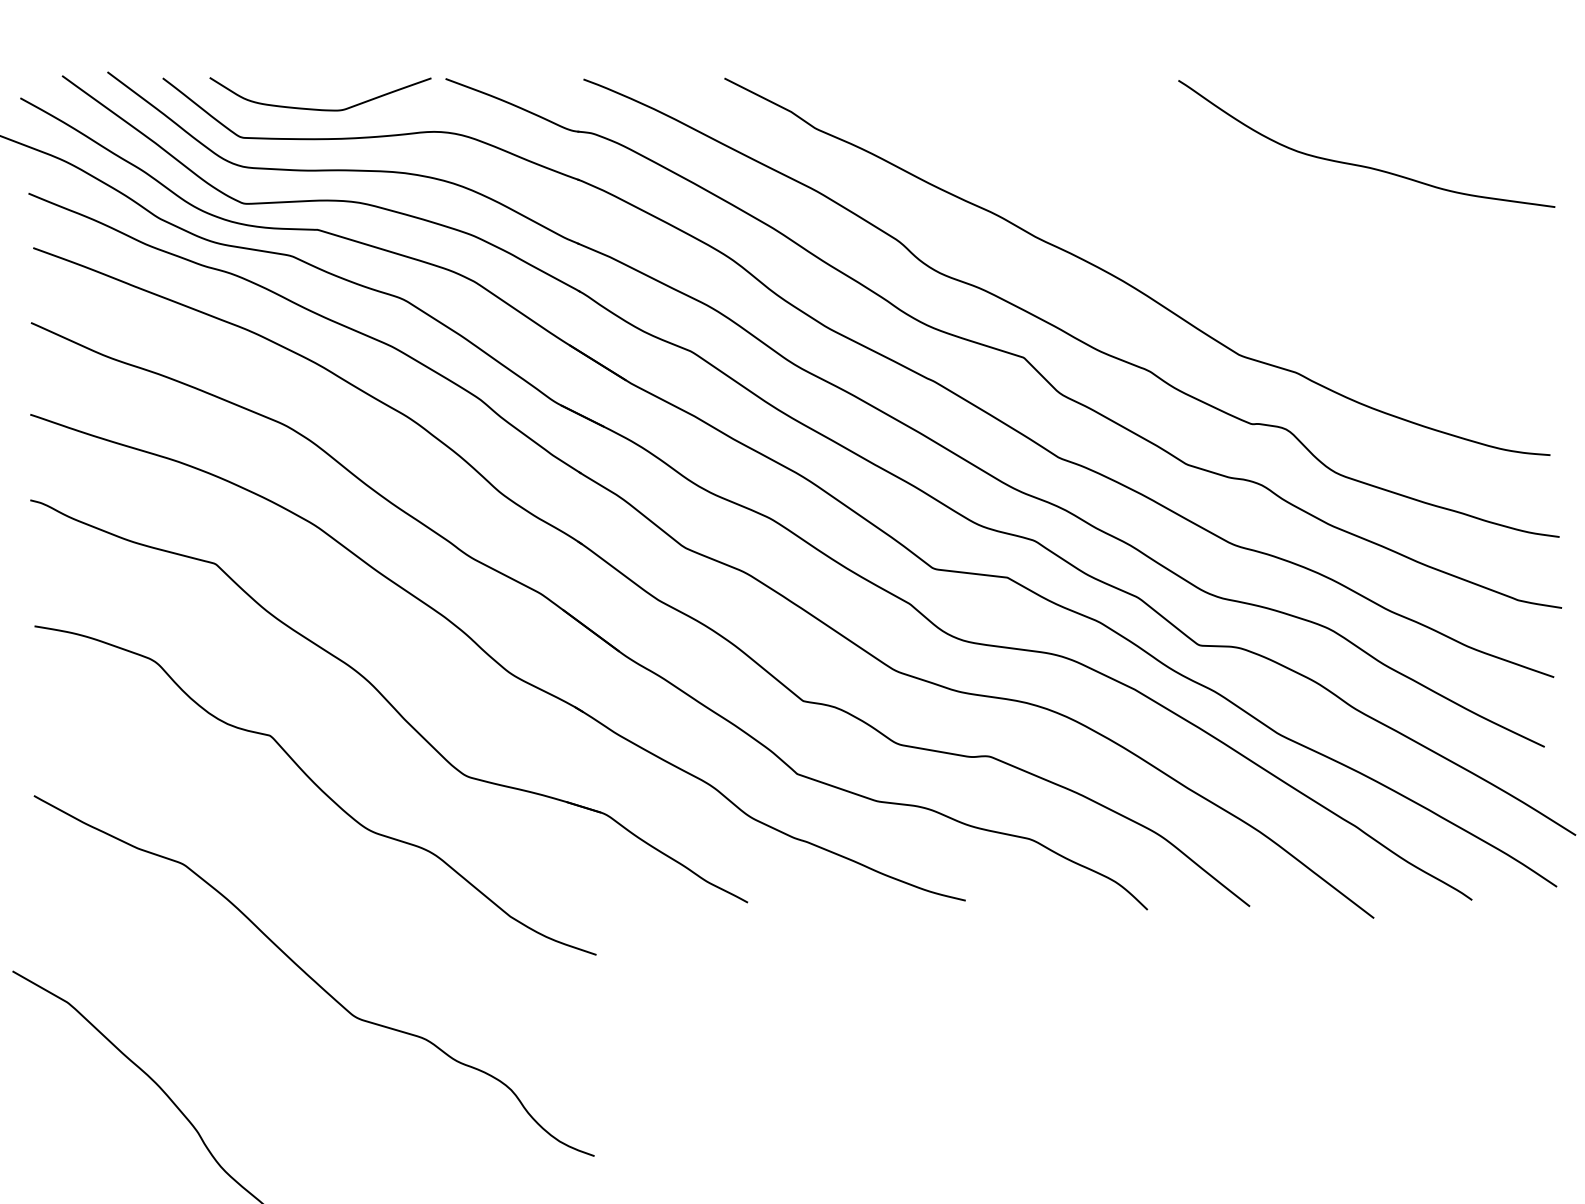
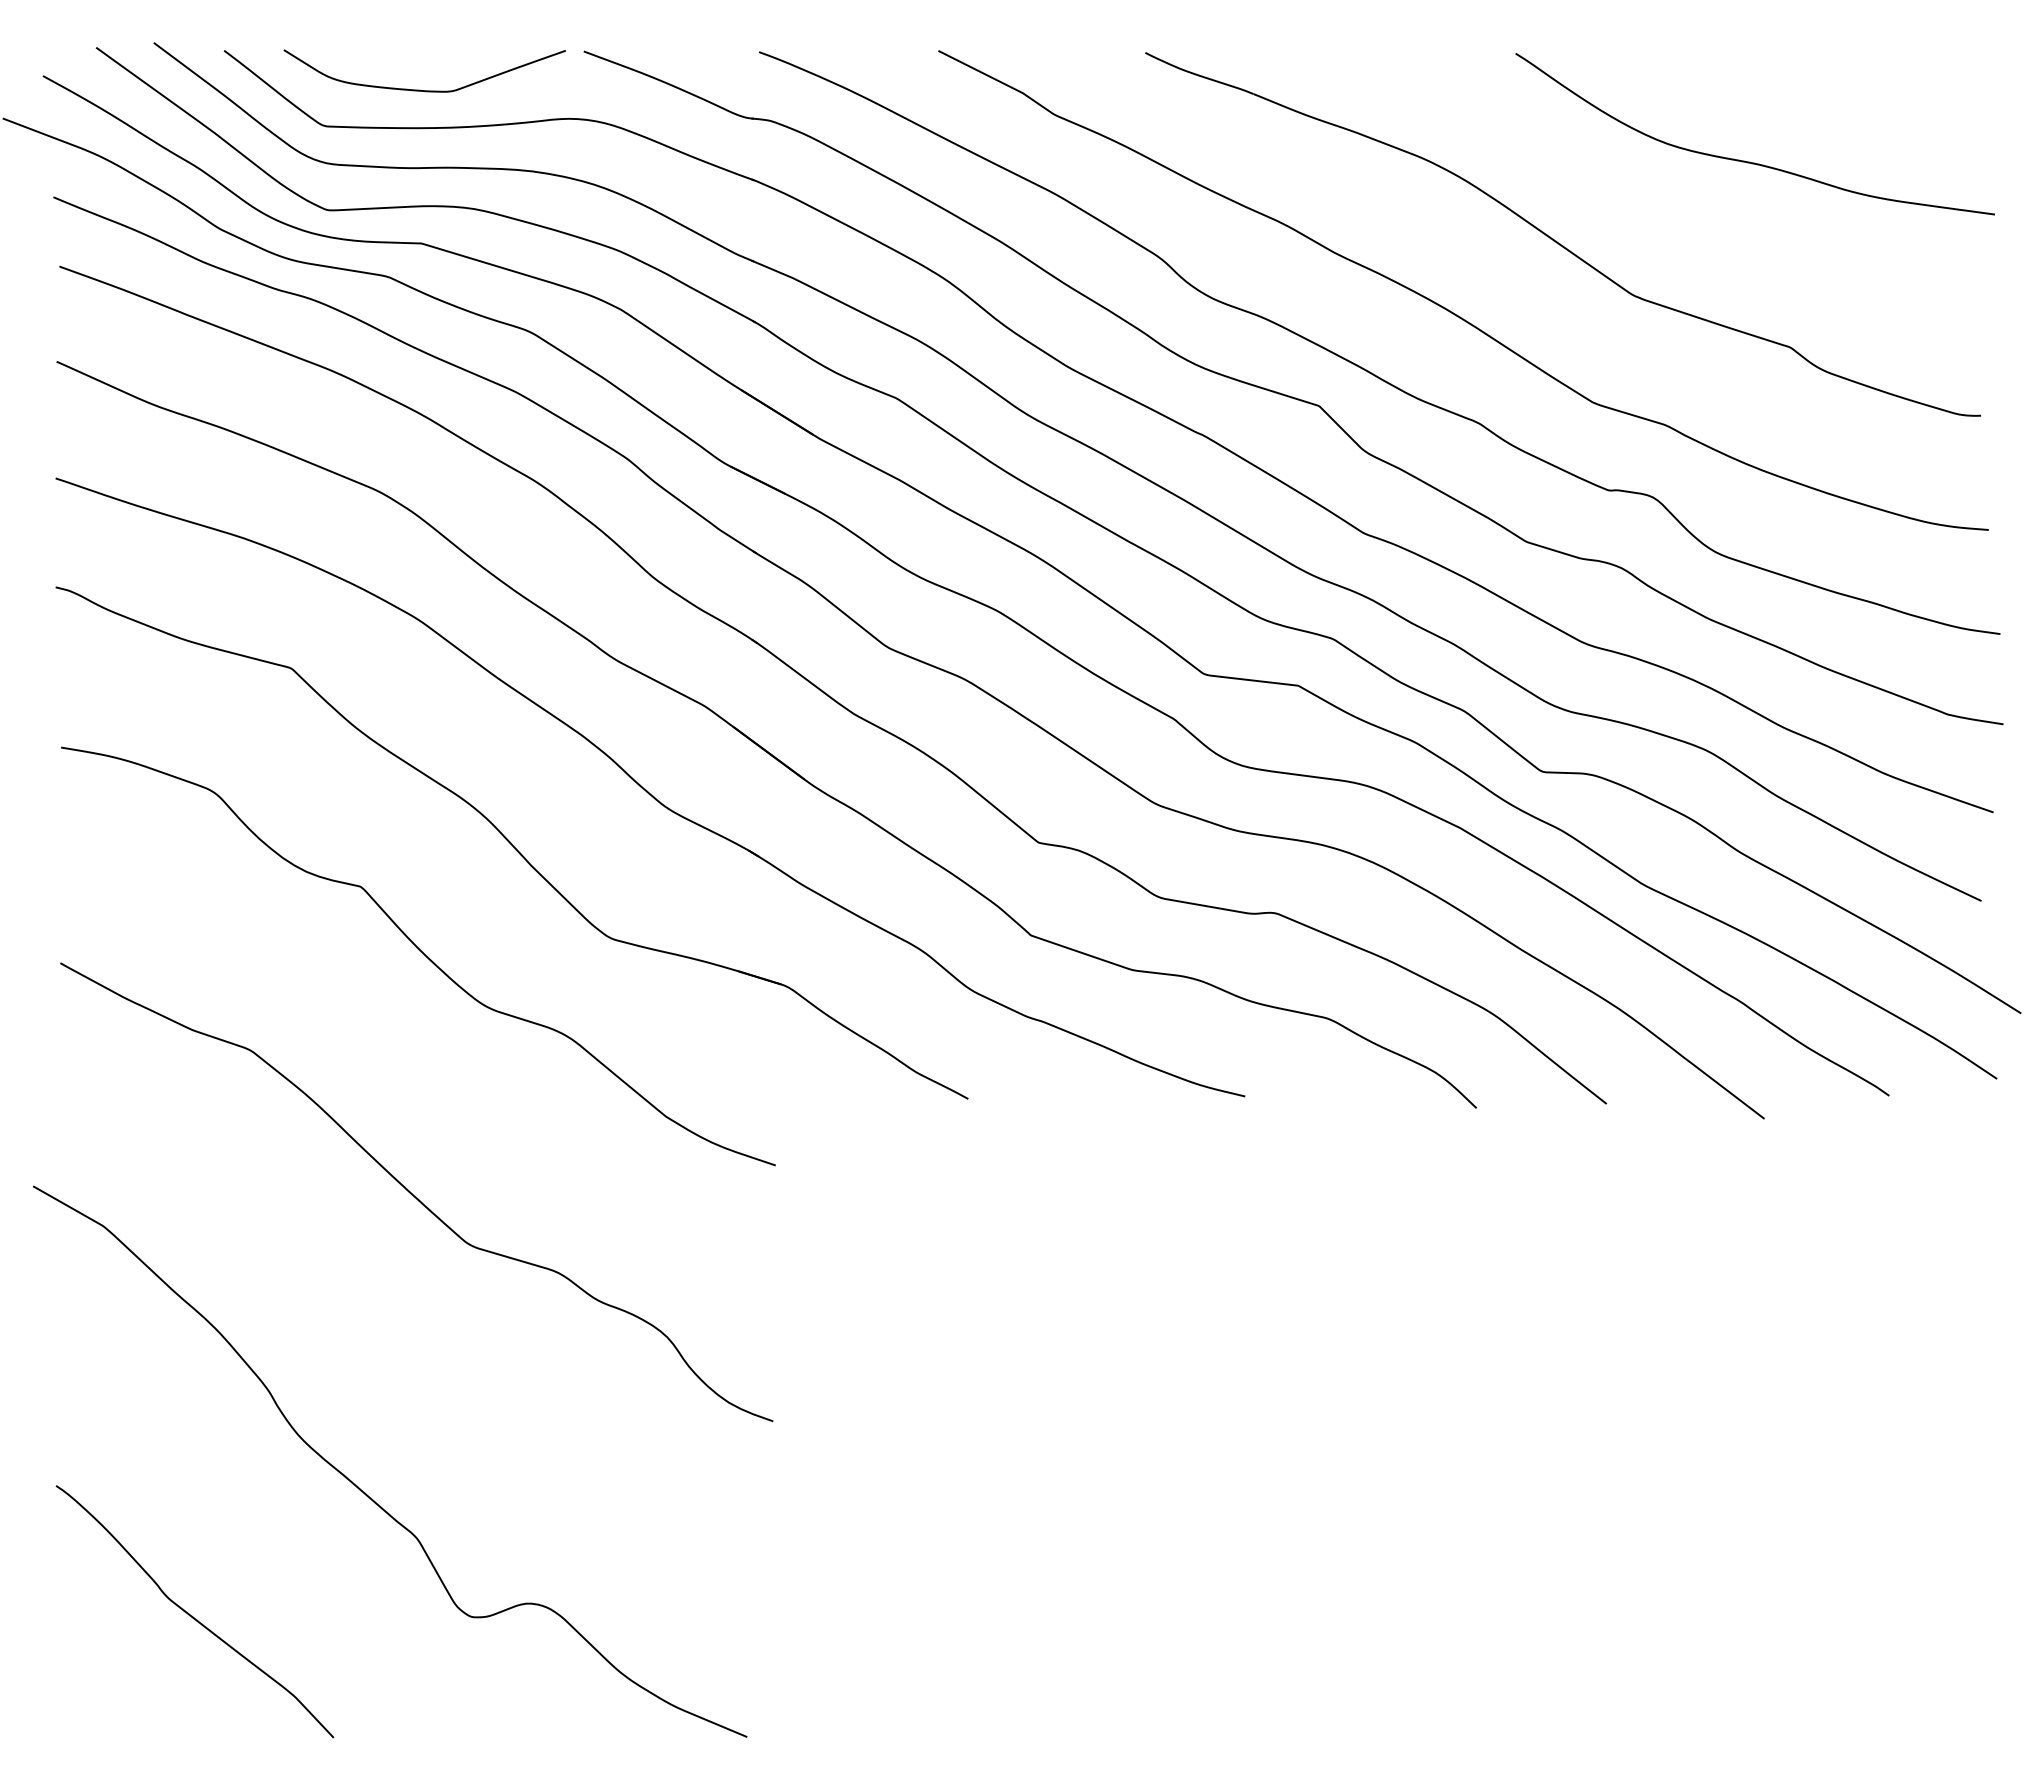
part: (1211, 228) -> (1557, 241), added

